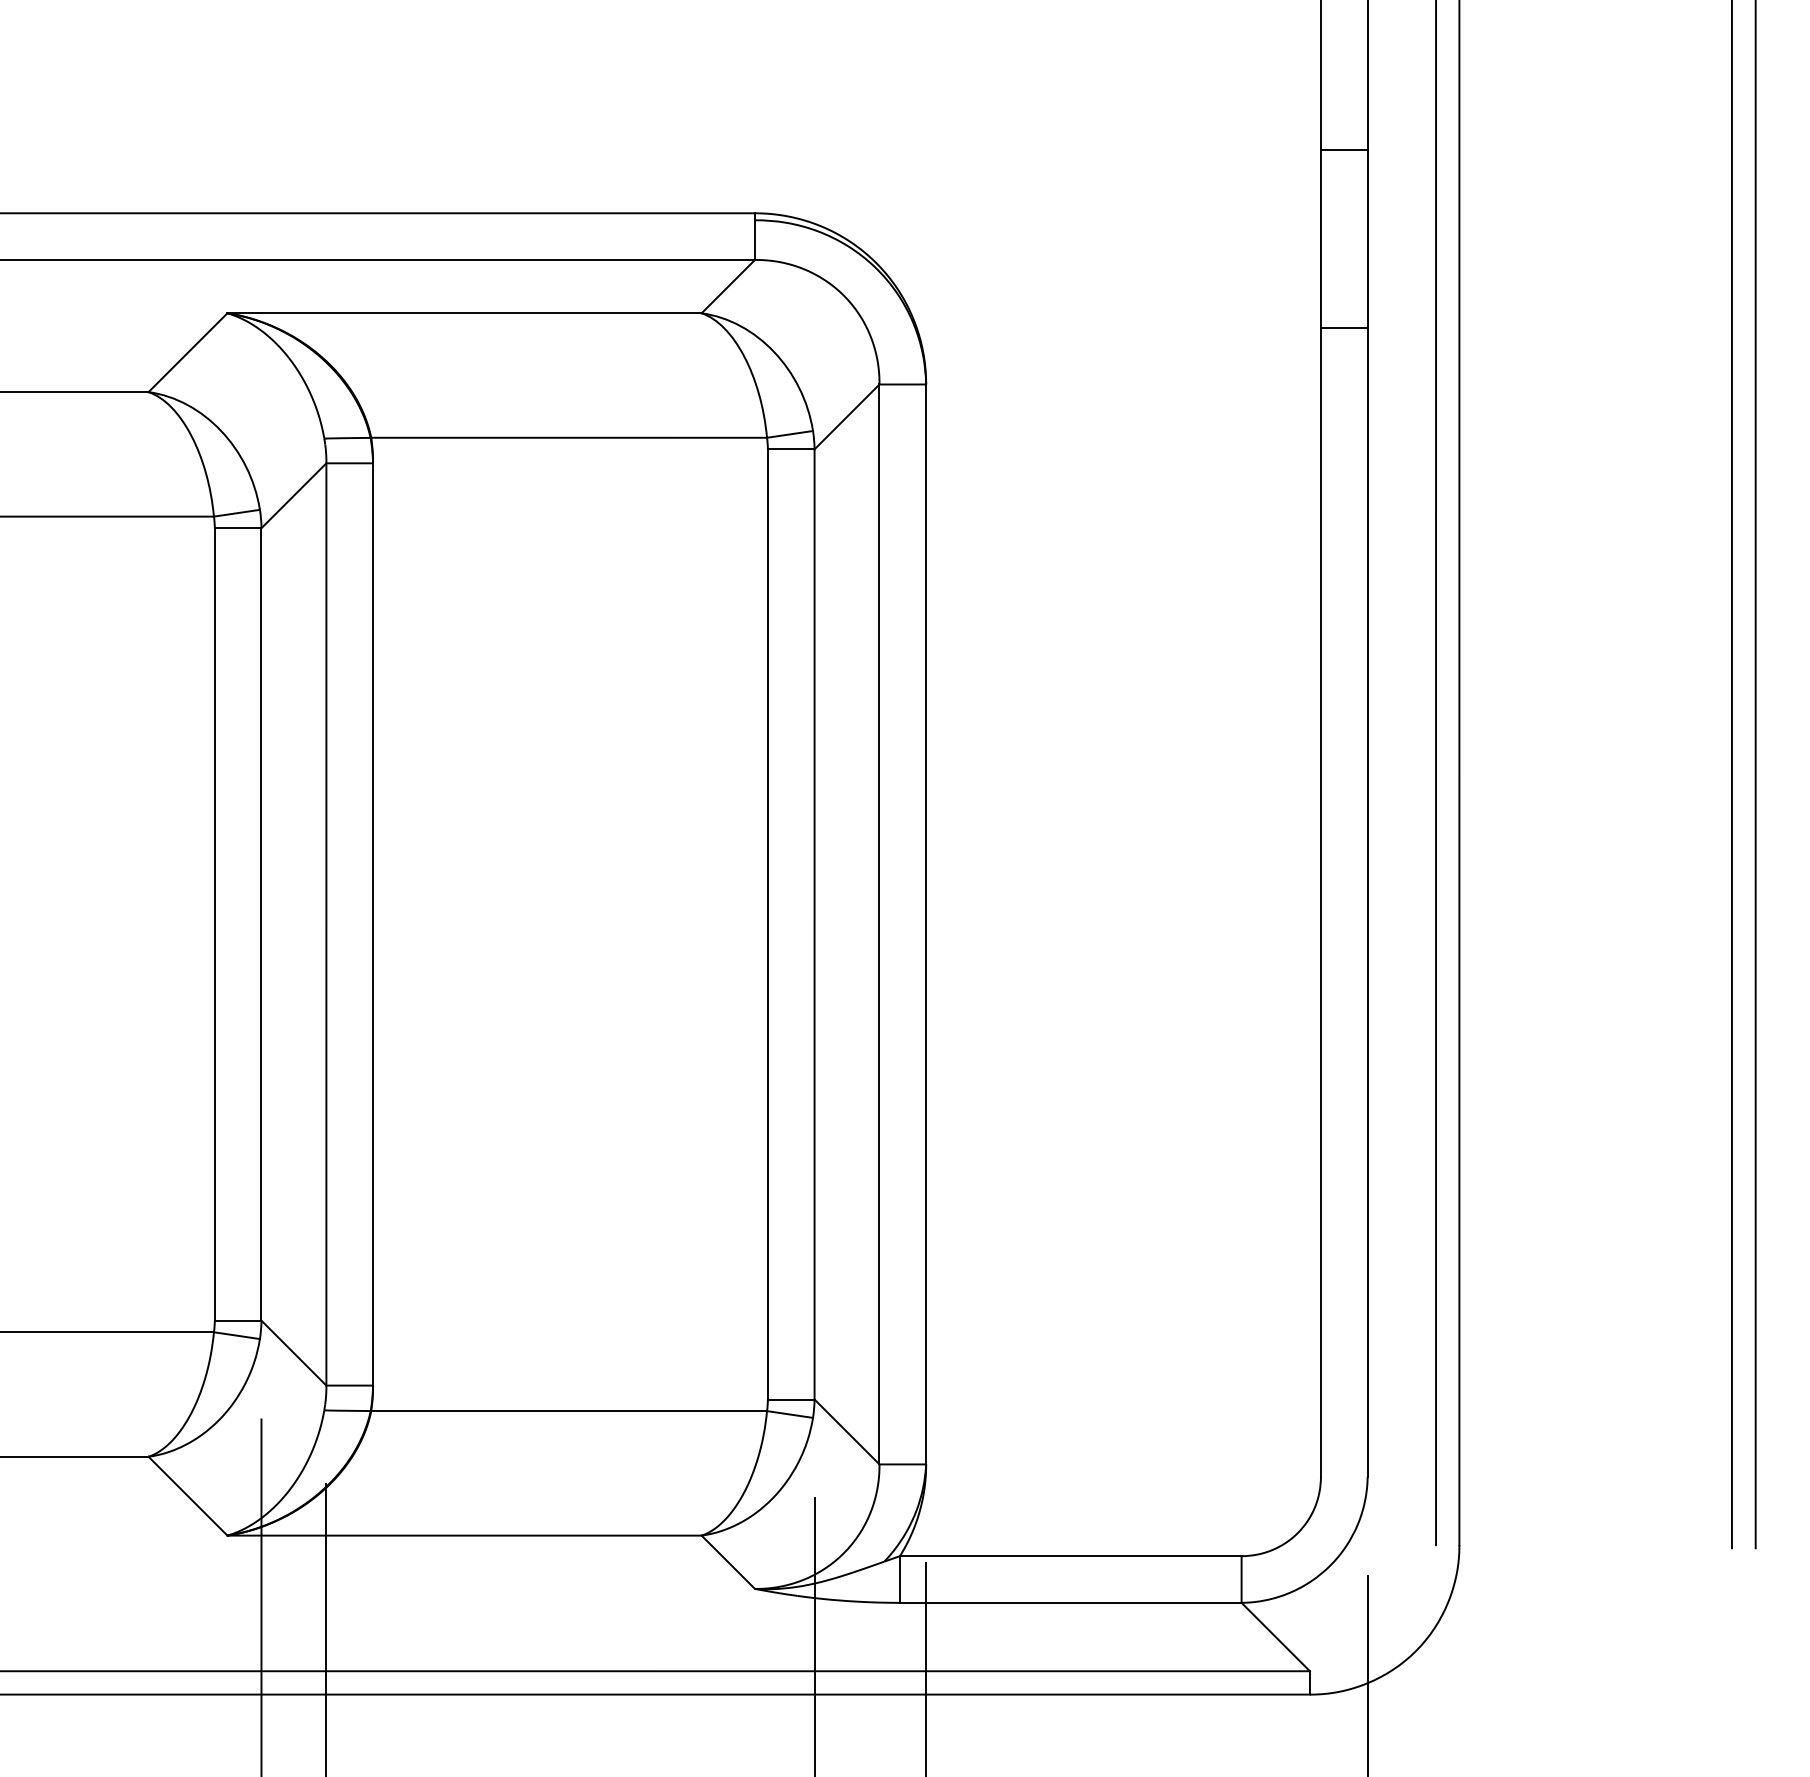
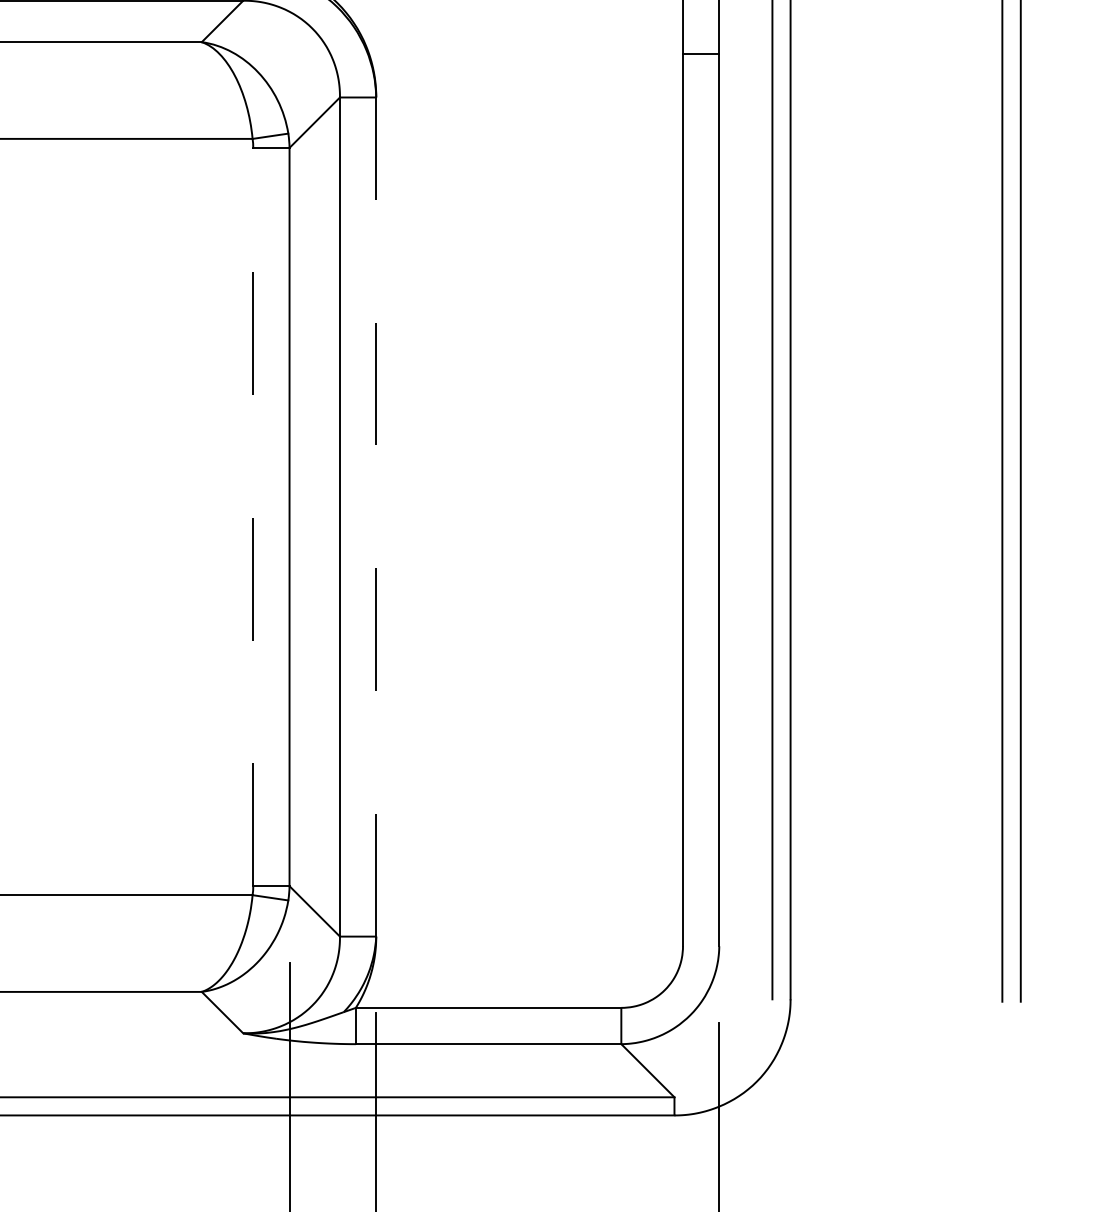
line: (767, 923) -> (252, 516), solid -> dashed
line: (926, 924) -> (376, 517), solid -> dashed

